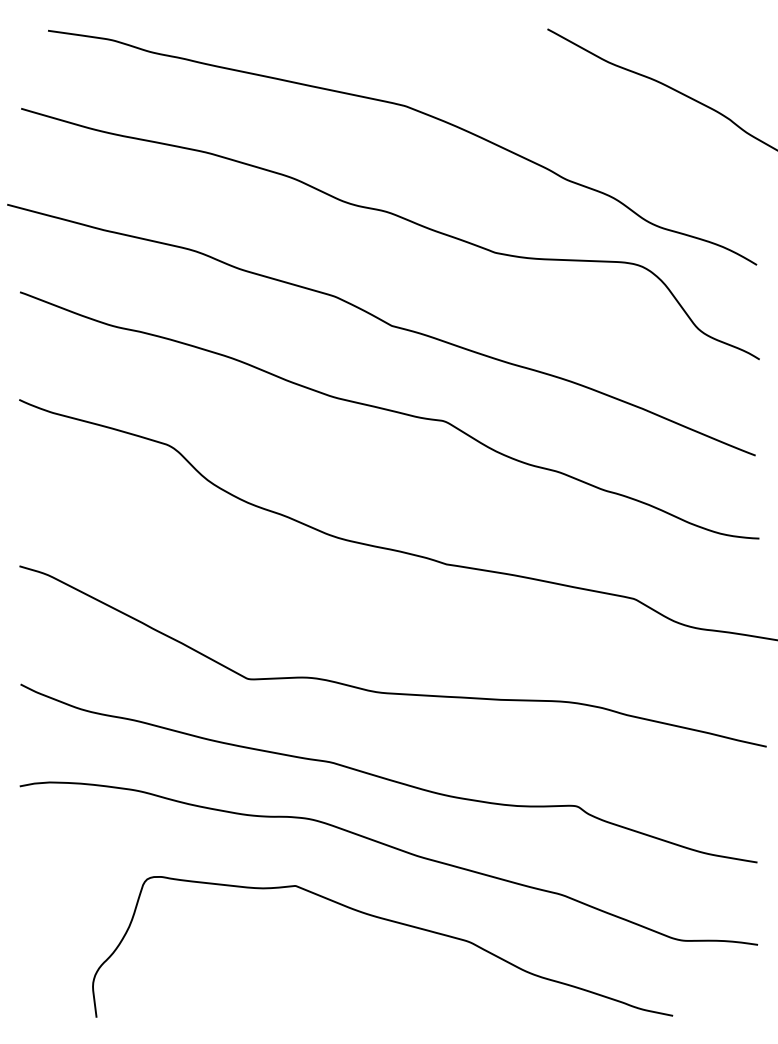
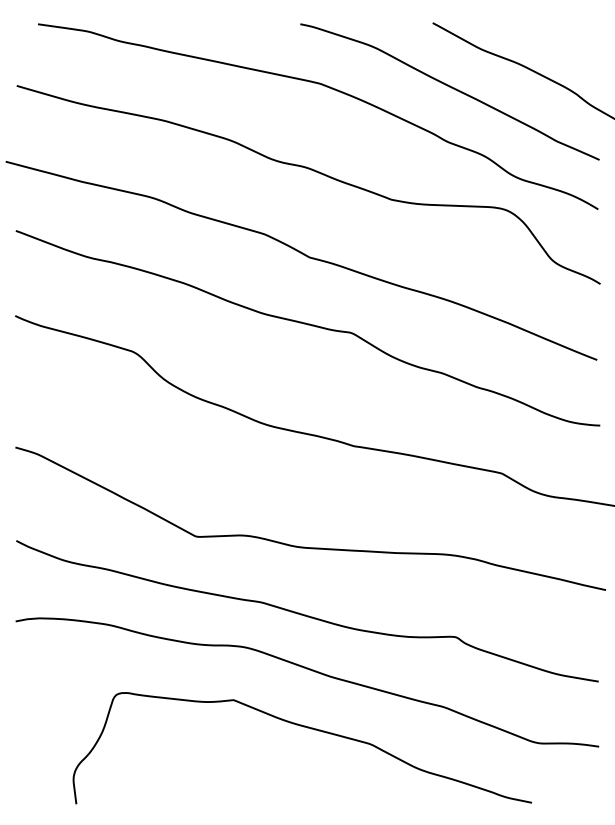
curve: (571, 112) -> (451, 88), added

